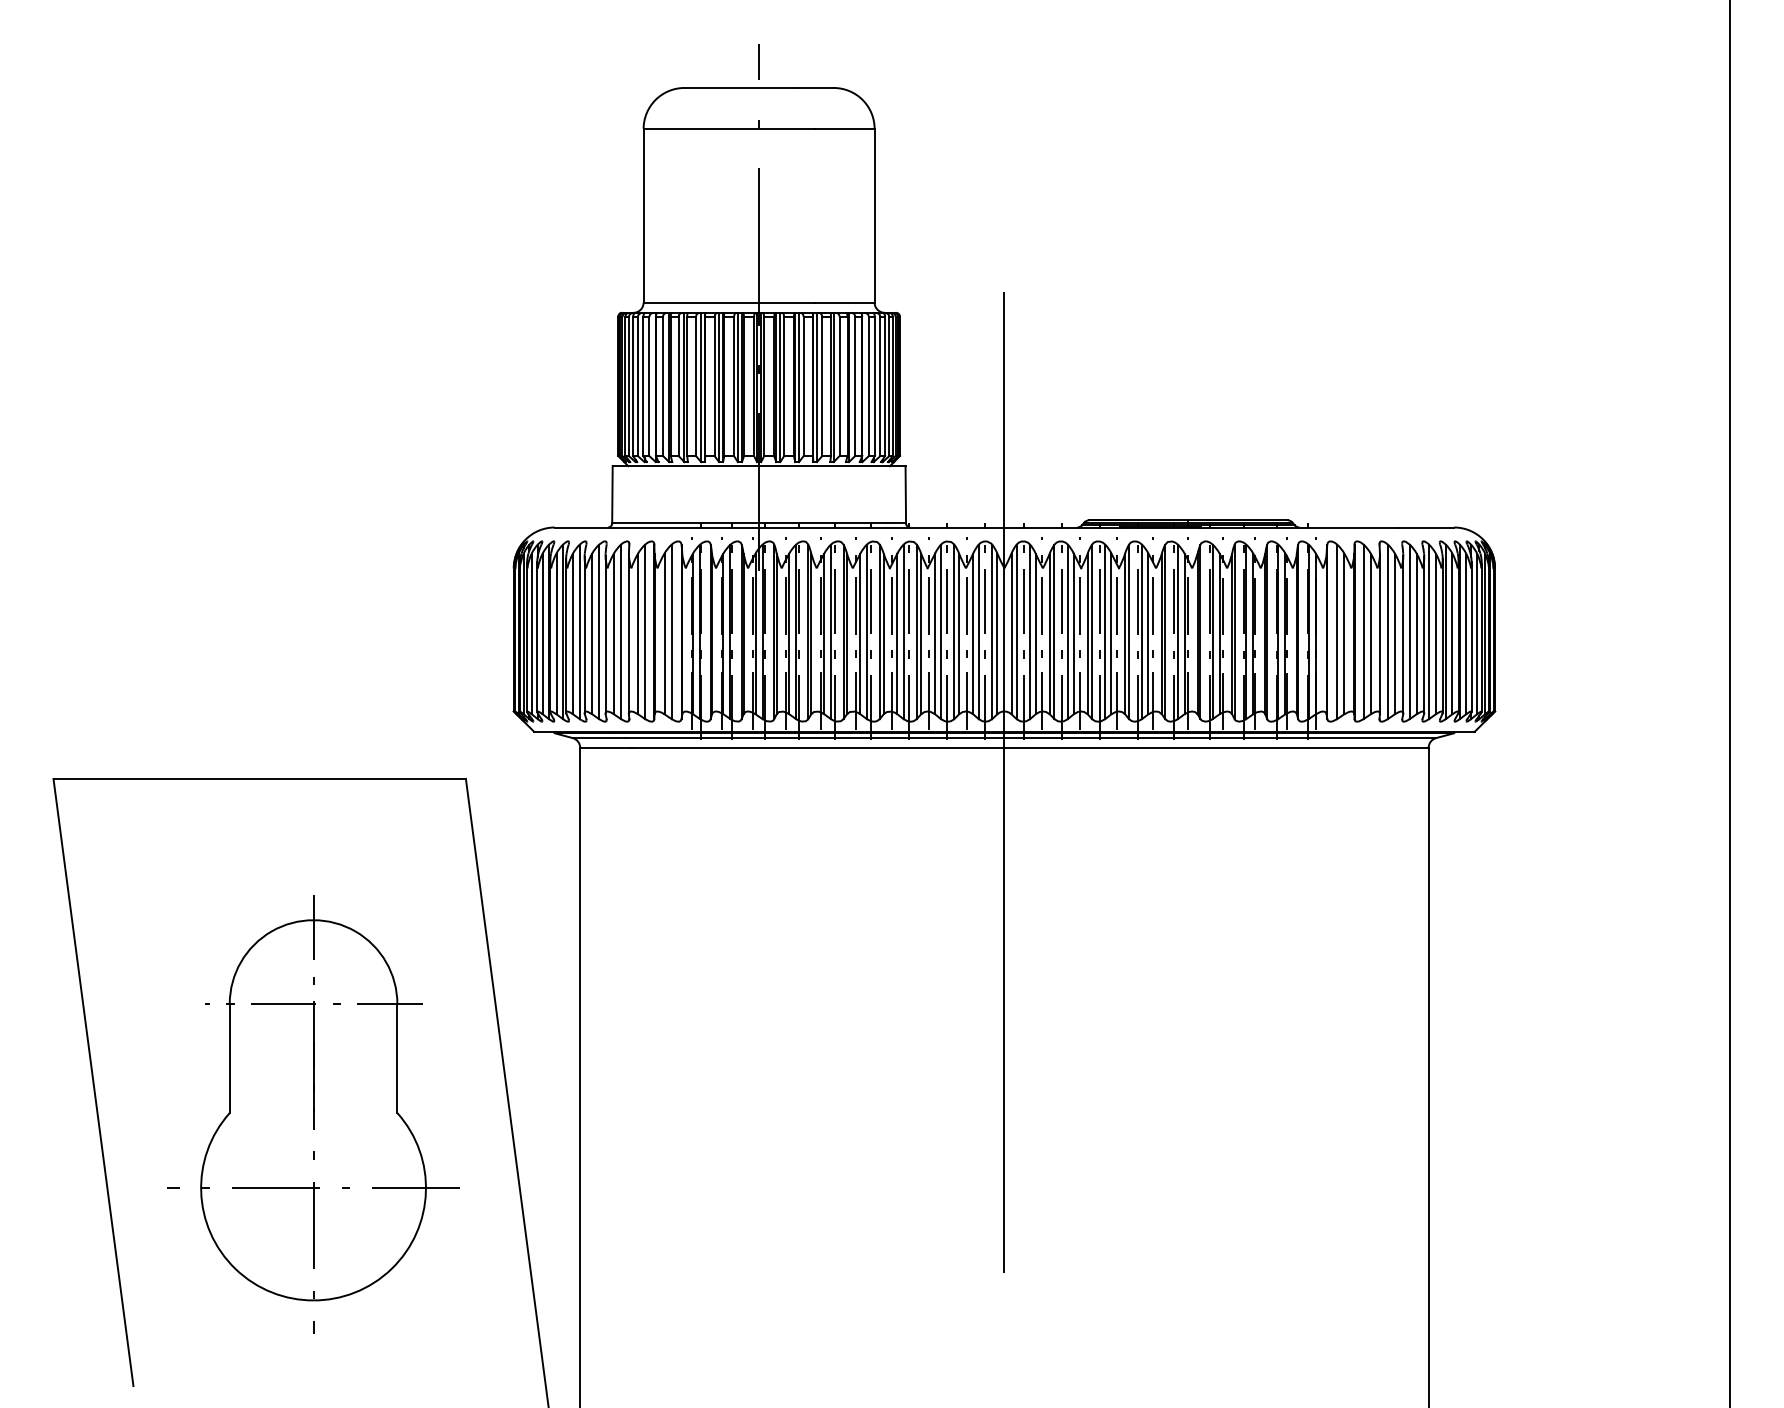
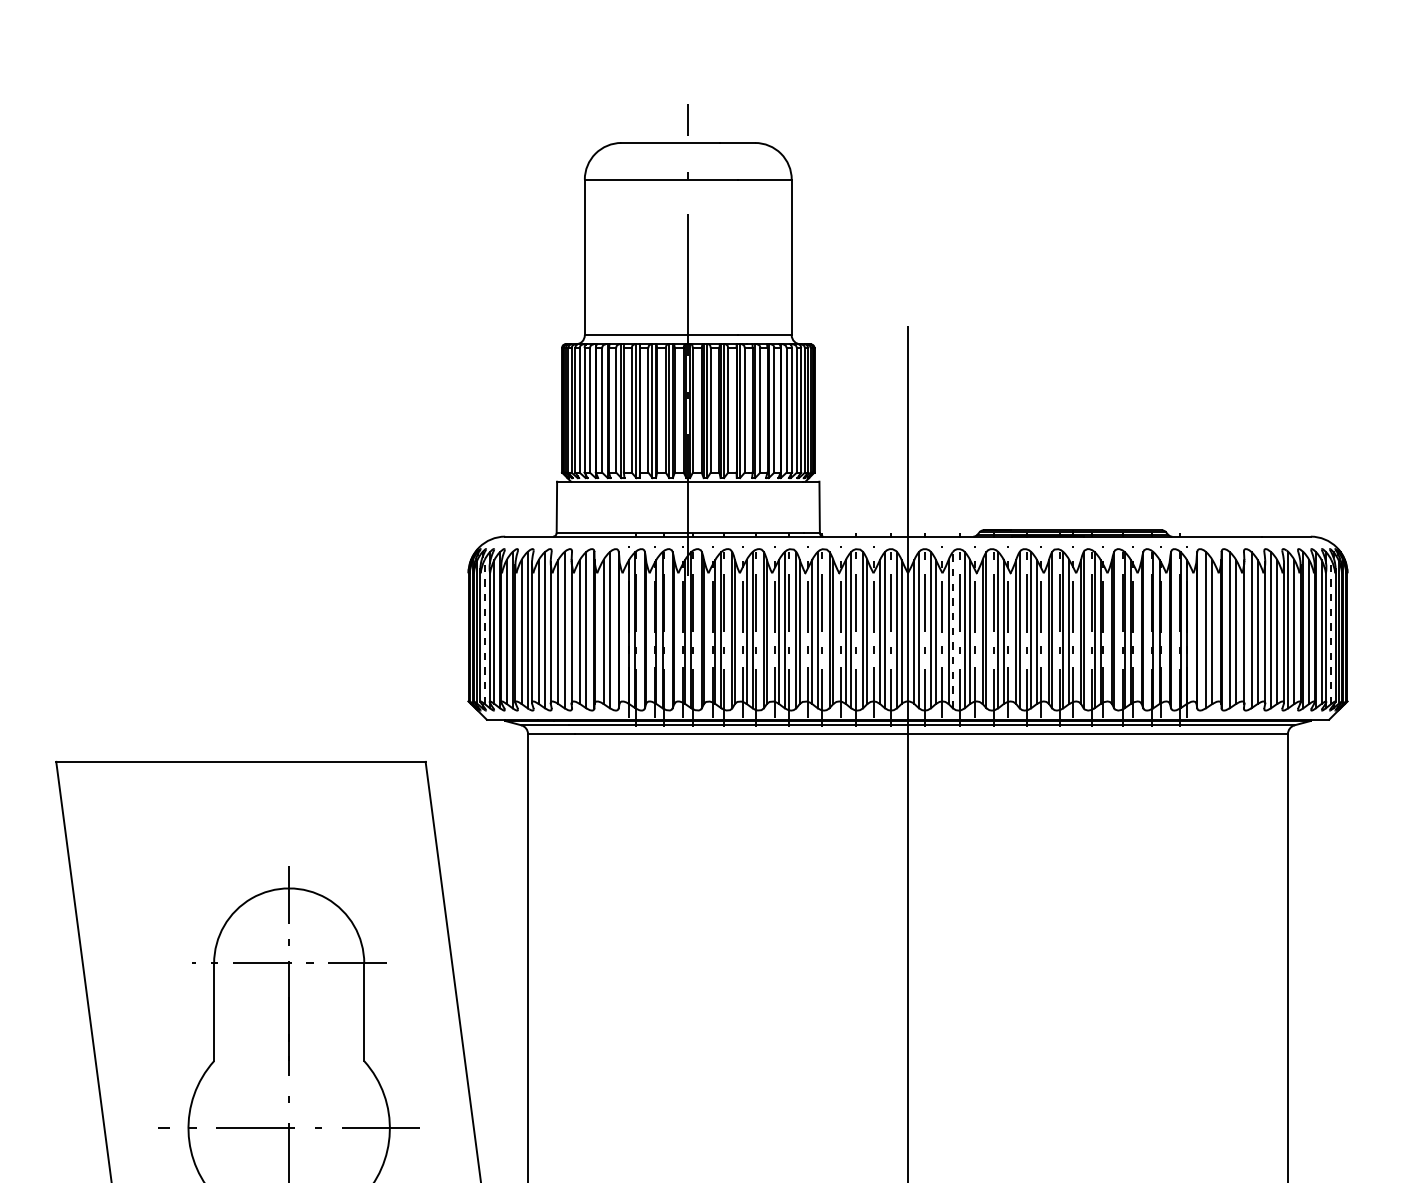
line: (1054, 631) -> (952, 629), solid -> dashed
line: (531, 633) -> (484, 631), solid -> dashed
line: (1477, 633) -> (1331, 631), solid -> dashed

